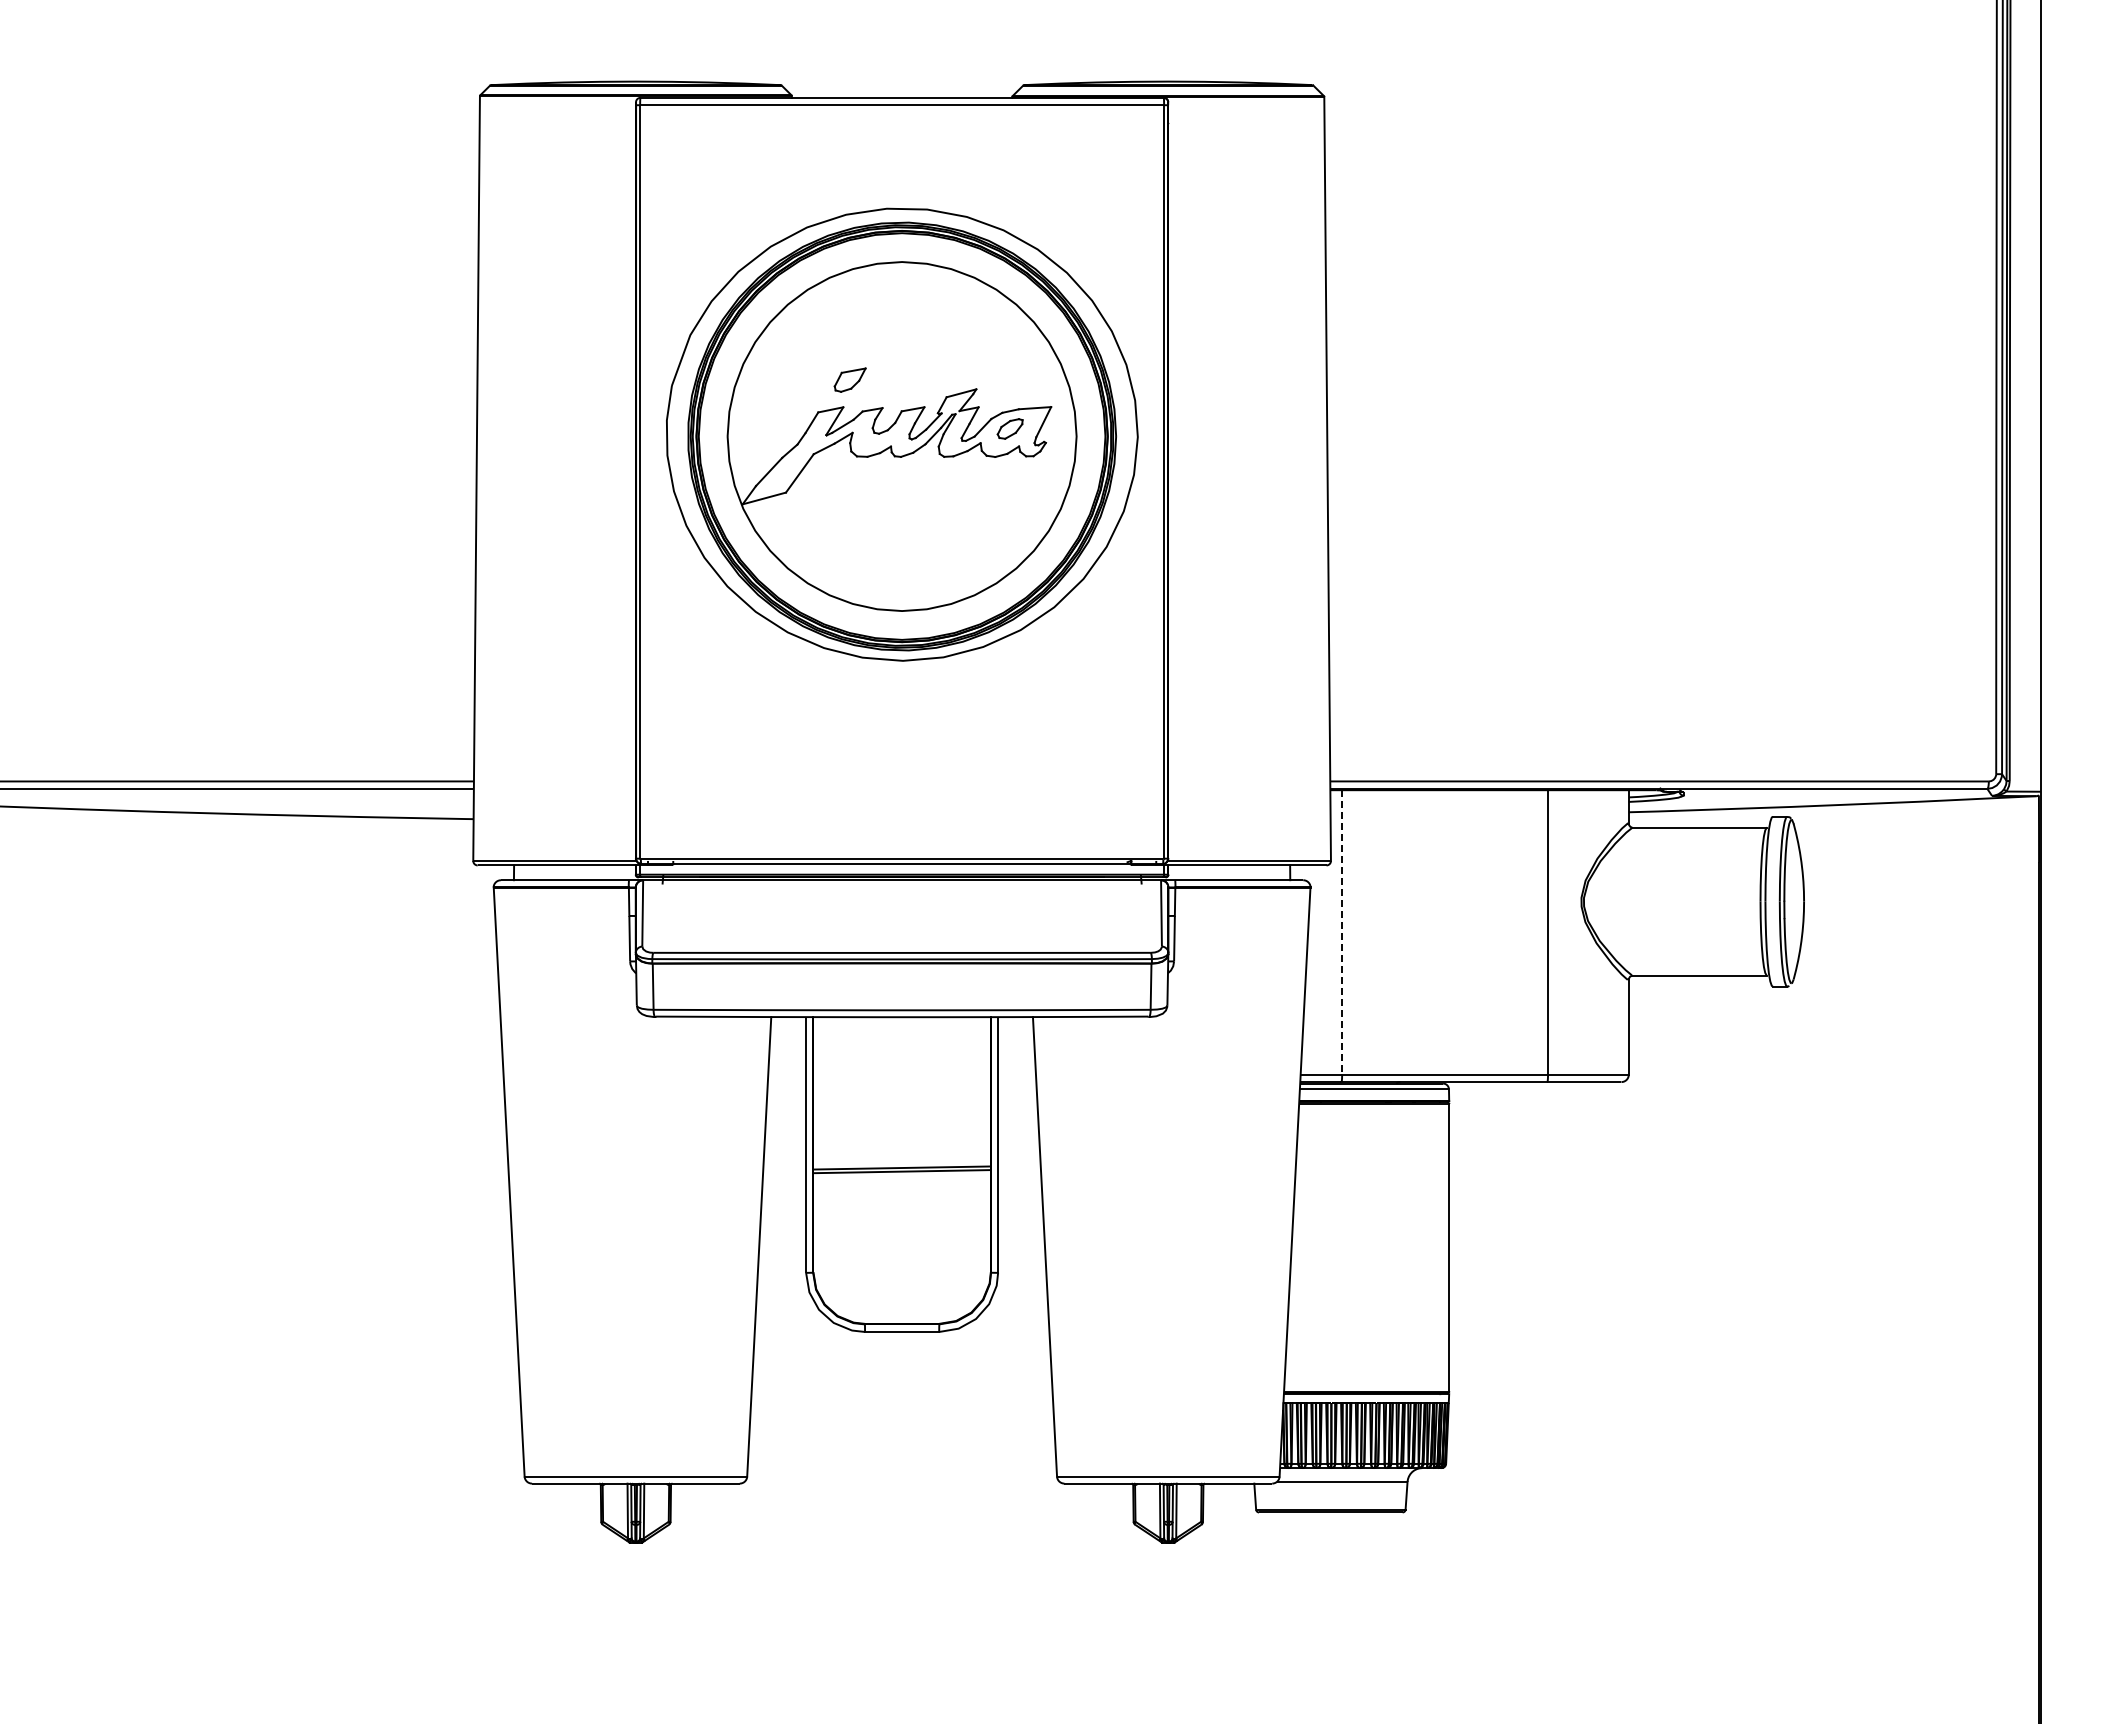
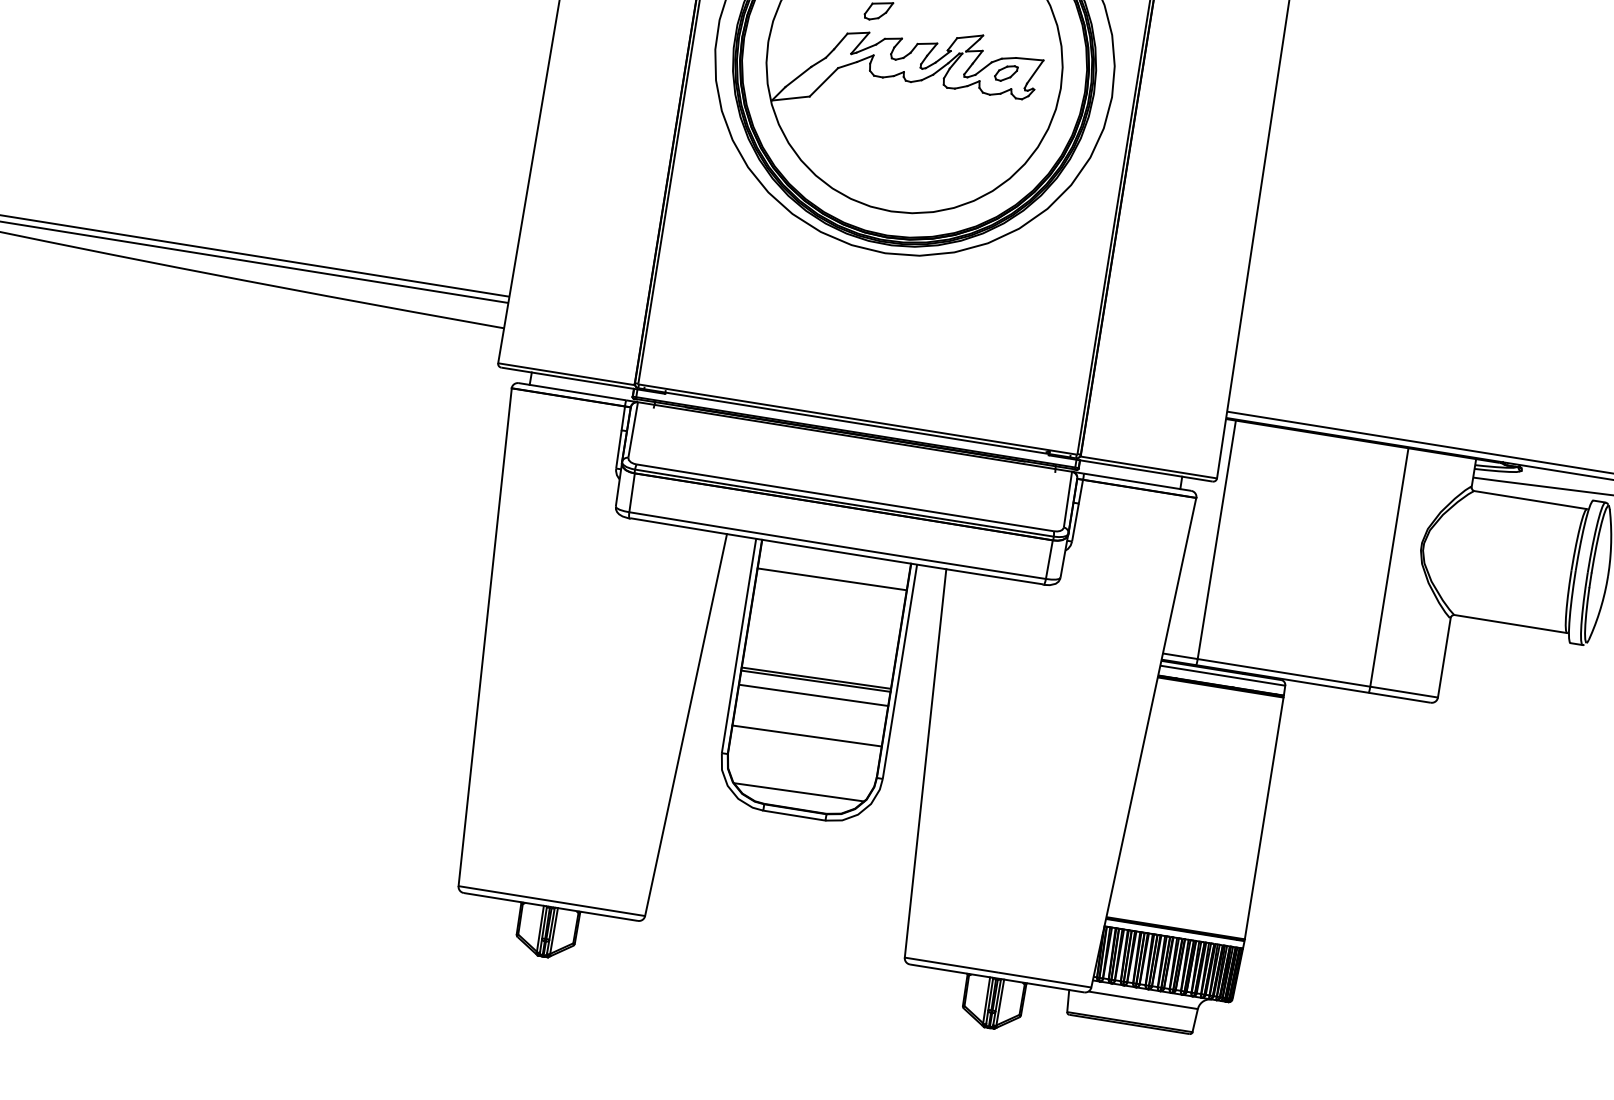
line: (1342, 932) -> (1217, 539), dashed -> solid
line: (901, 1049) -> (831, 578), added
line: (901, 1188) -> (813, 695), added
line: (901, 1236) -> (806, 735), added
line: (902, 1303) -> (798, 791), added

